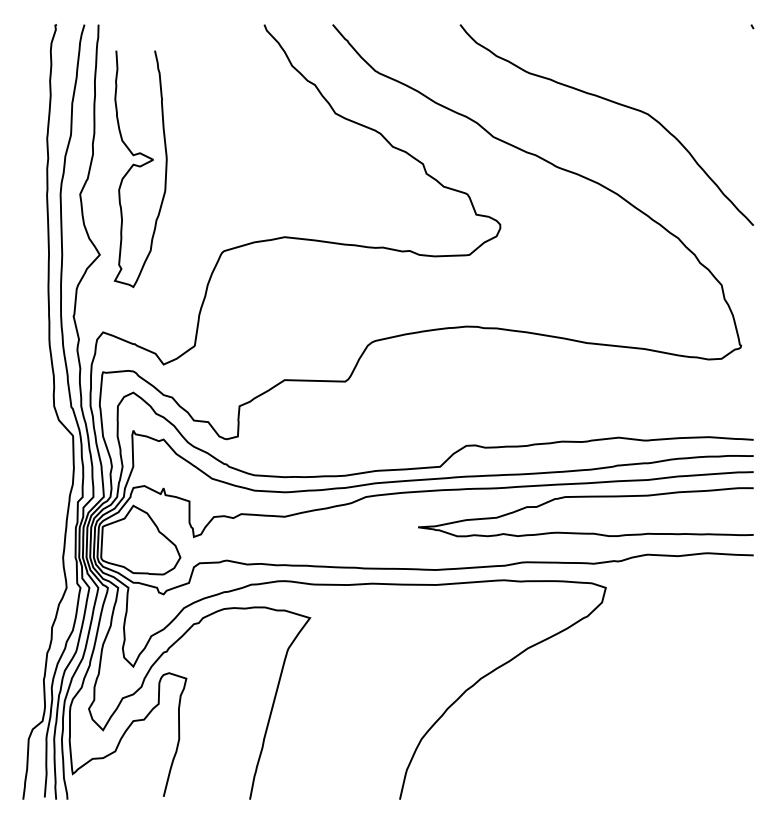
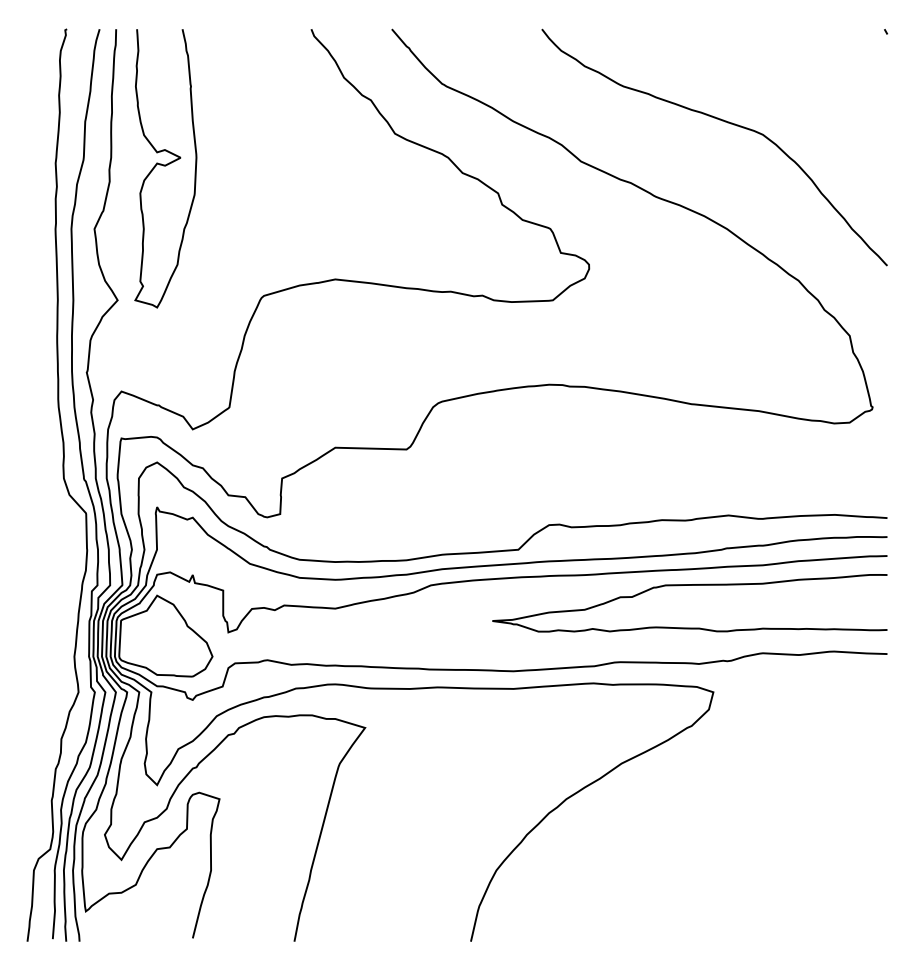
curve: (140, 167) -> (165, 166), moved

